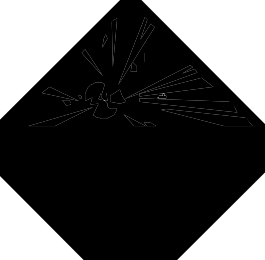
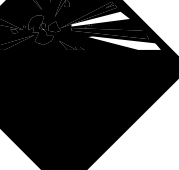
fill: (176, 86) -> (100, 18), removed
fill: (206, 117) -> (124, 43), removed

